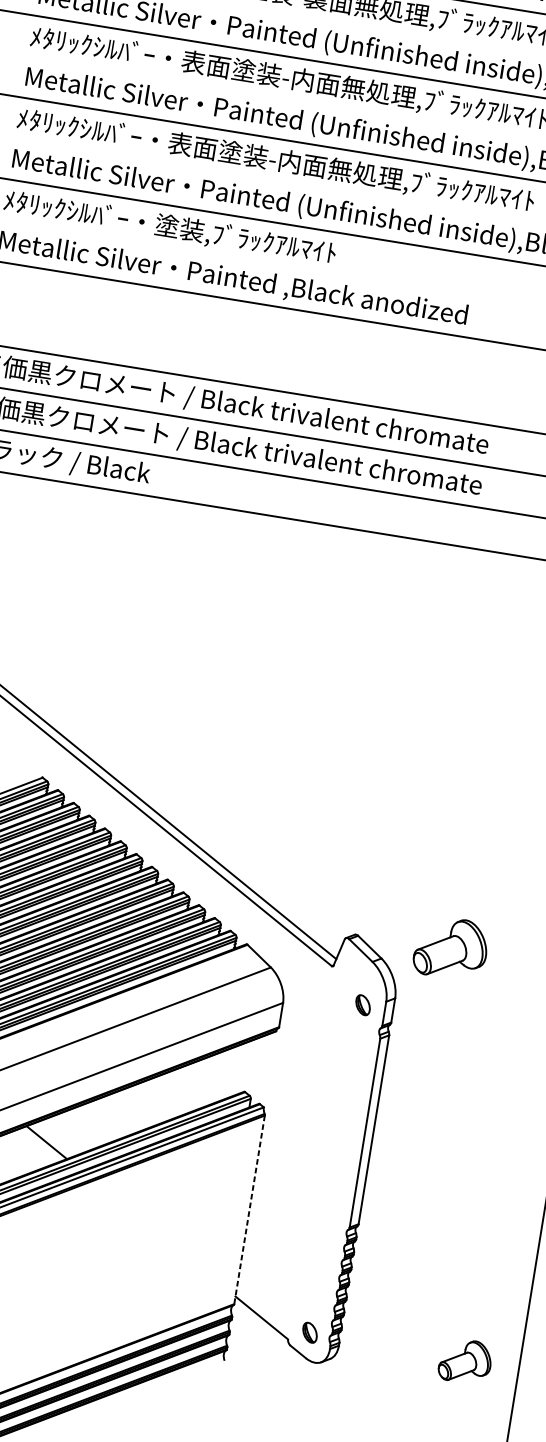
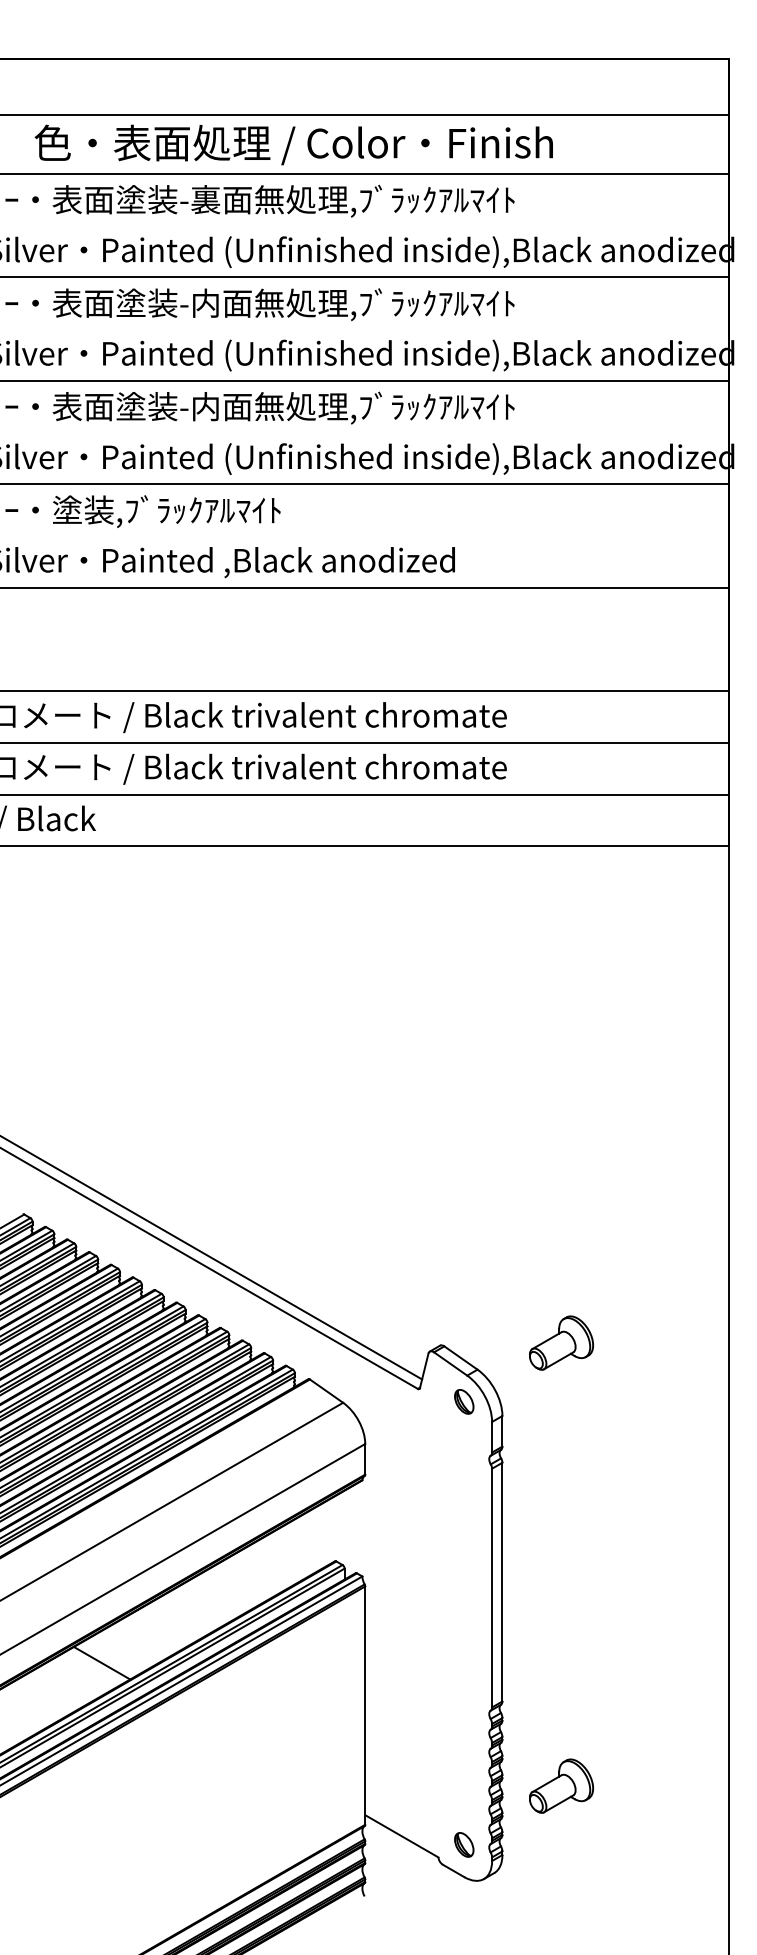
part: (451, 947) -> (561, 1342), size x0.71
part: (363, 1004) -> (464, 1401), moved
line: (249, 1210) -> (365, 1706), dashed -> solid
part: (465, 1360) -> (561, 1785), moved

